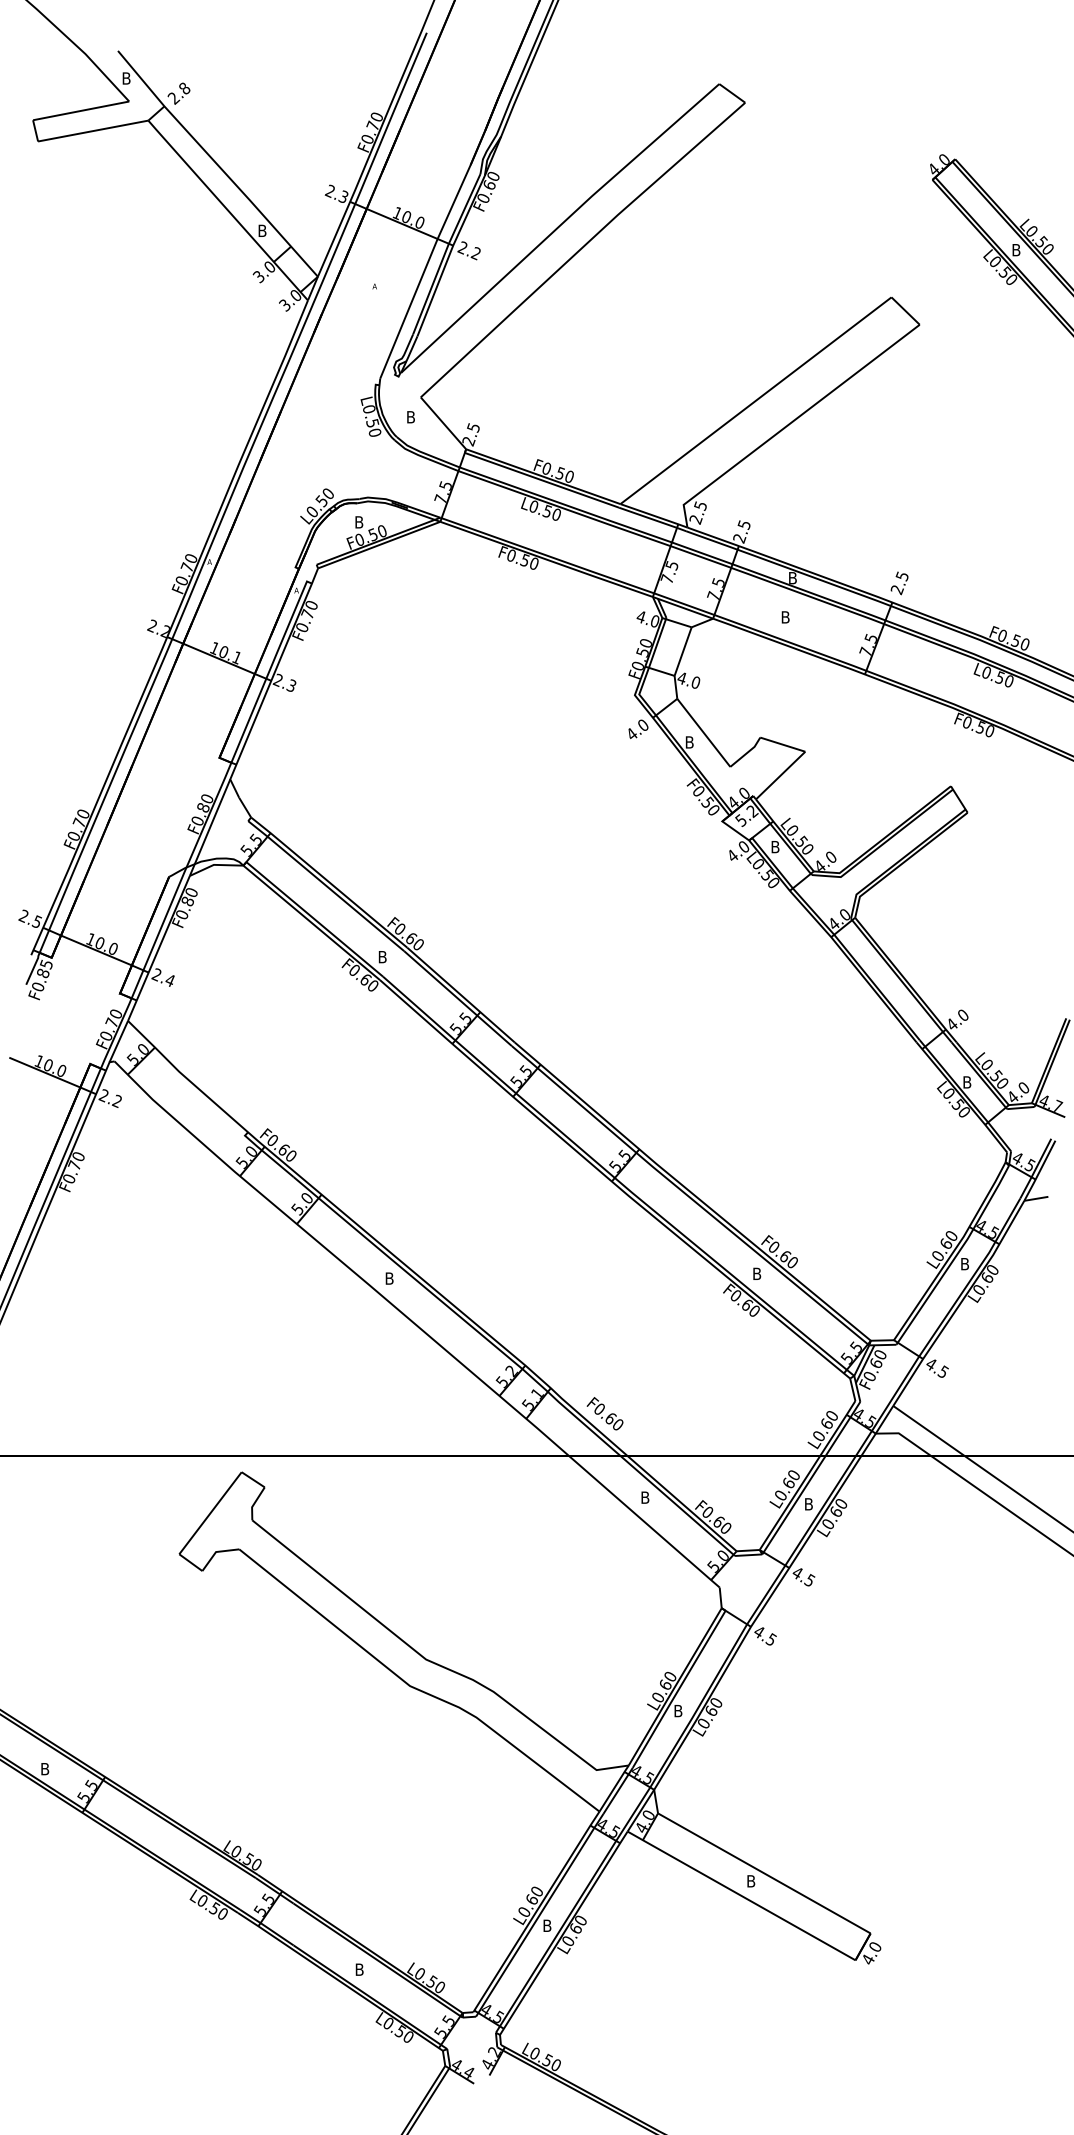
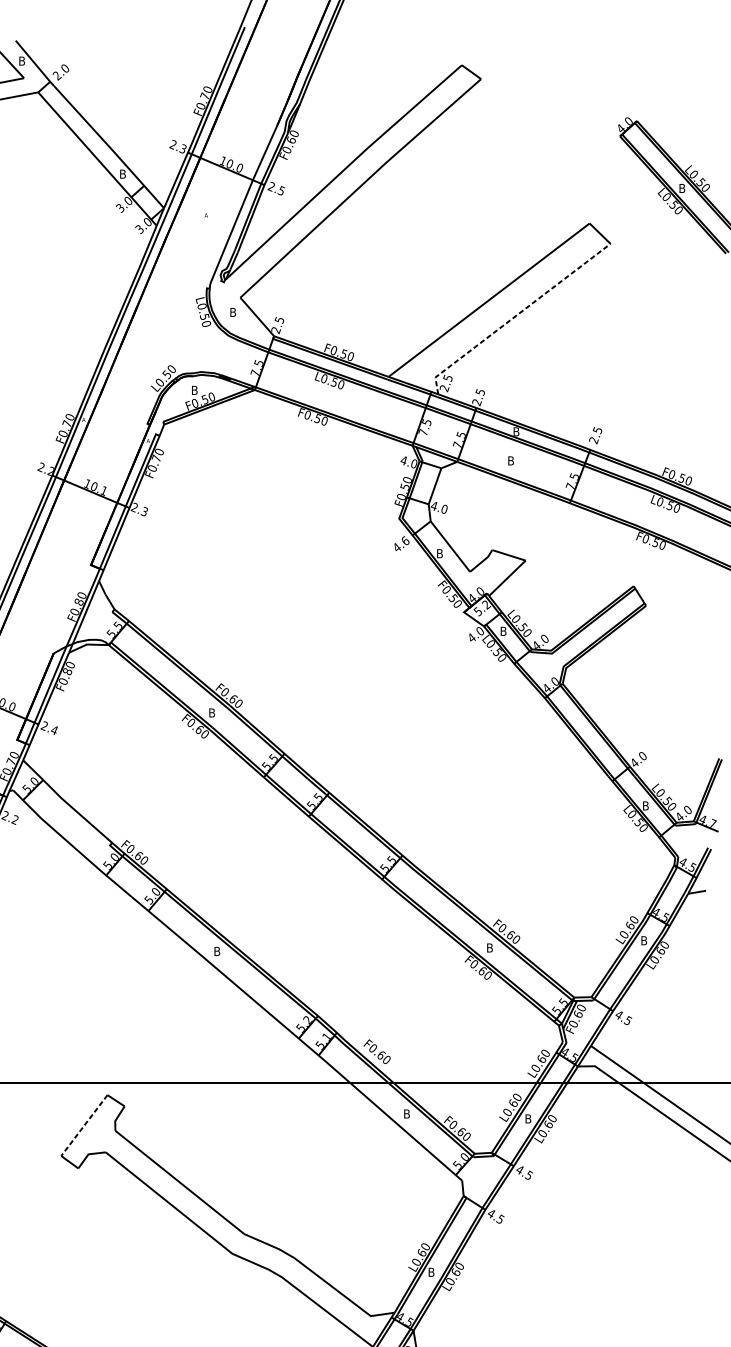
text: (184, 88) -> (65, 68), 2.8 -> 2.0
text: (475, 253) -> (280, 190), 2.2 -> 2.5
line: (791, 422) -> (515, 316), solid -> dashed
text: (643, 723) -> (405, 539), 4.0 -> 4.6
line: (210, 1513) -> (84, 1125), solid -> dashed

